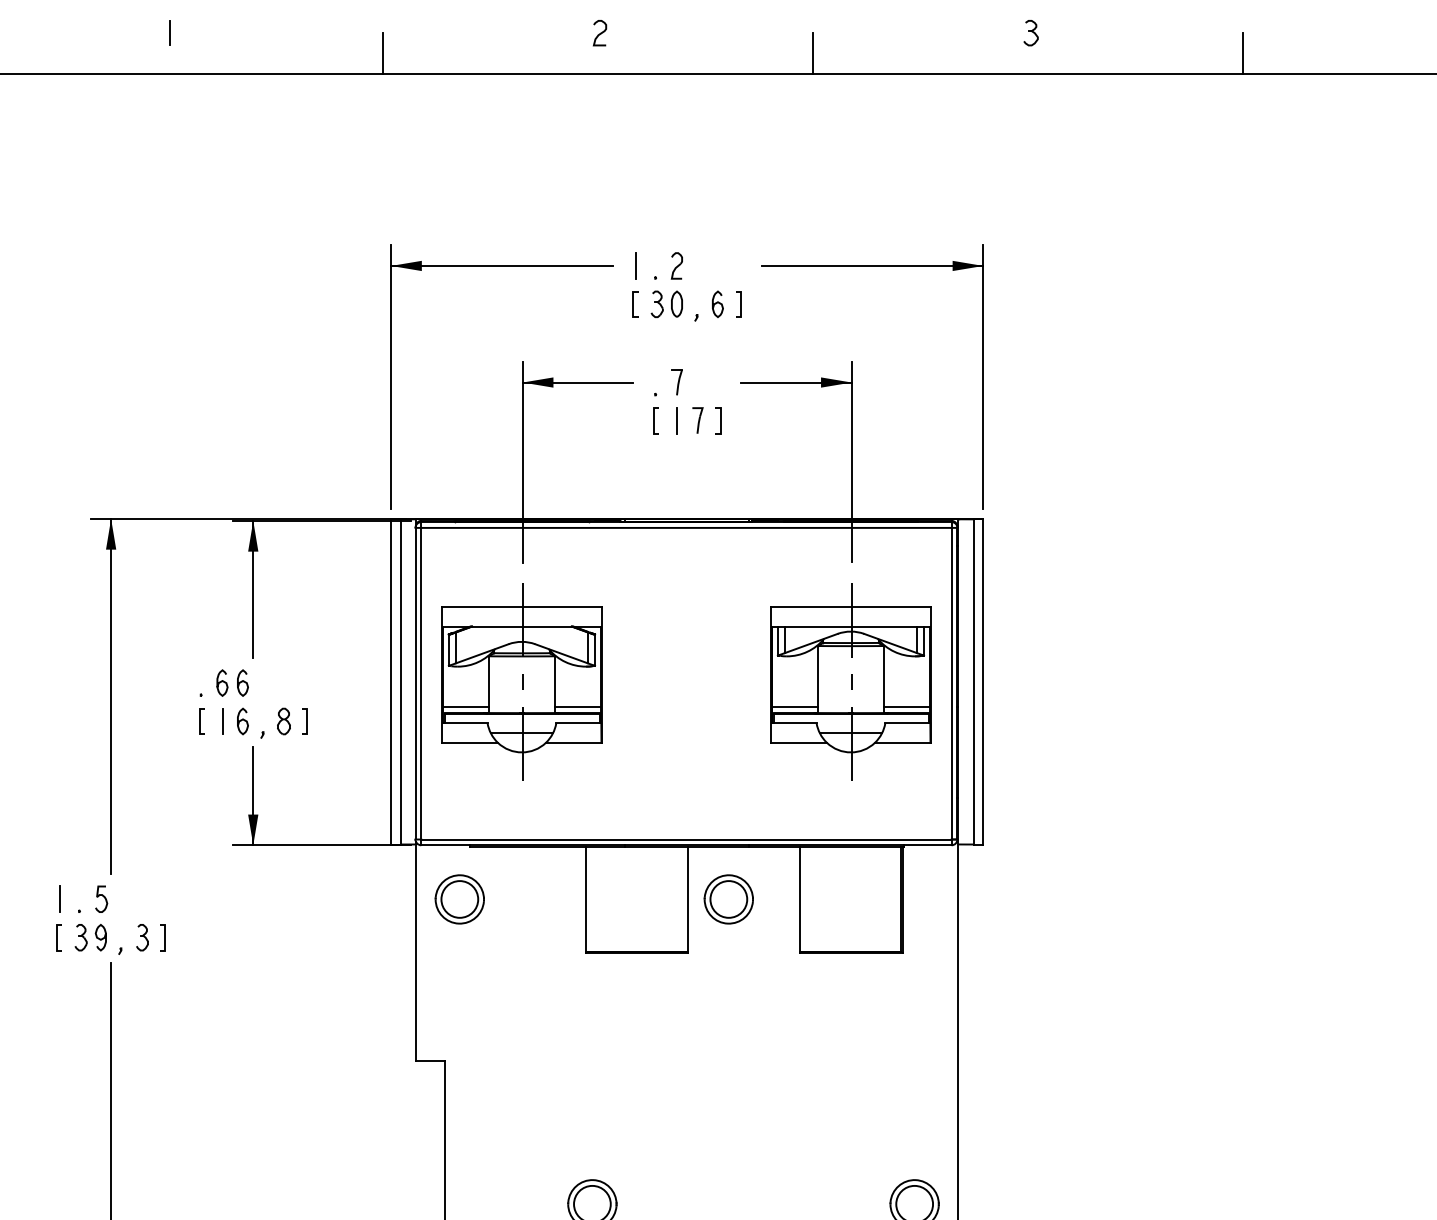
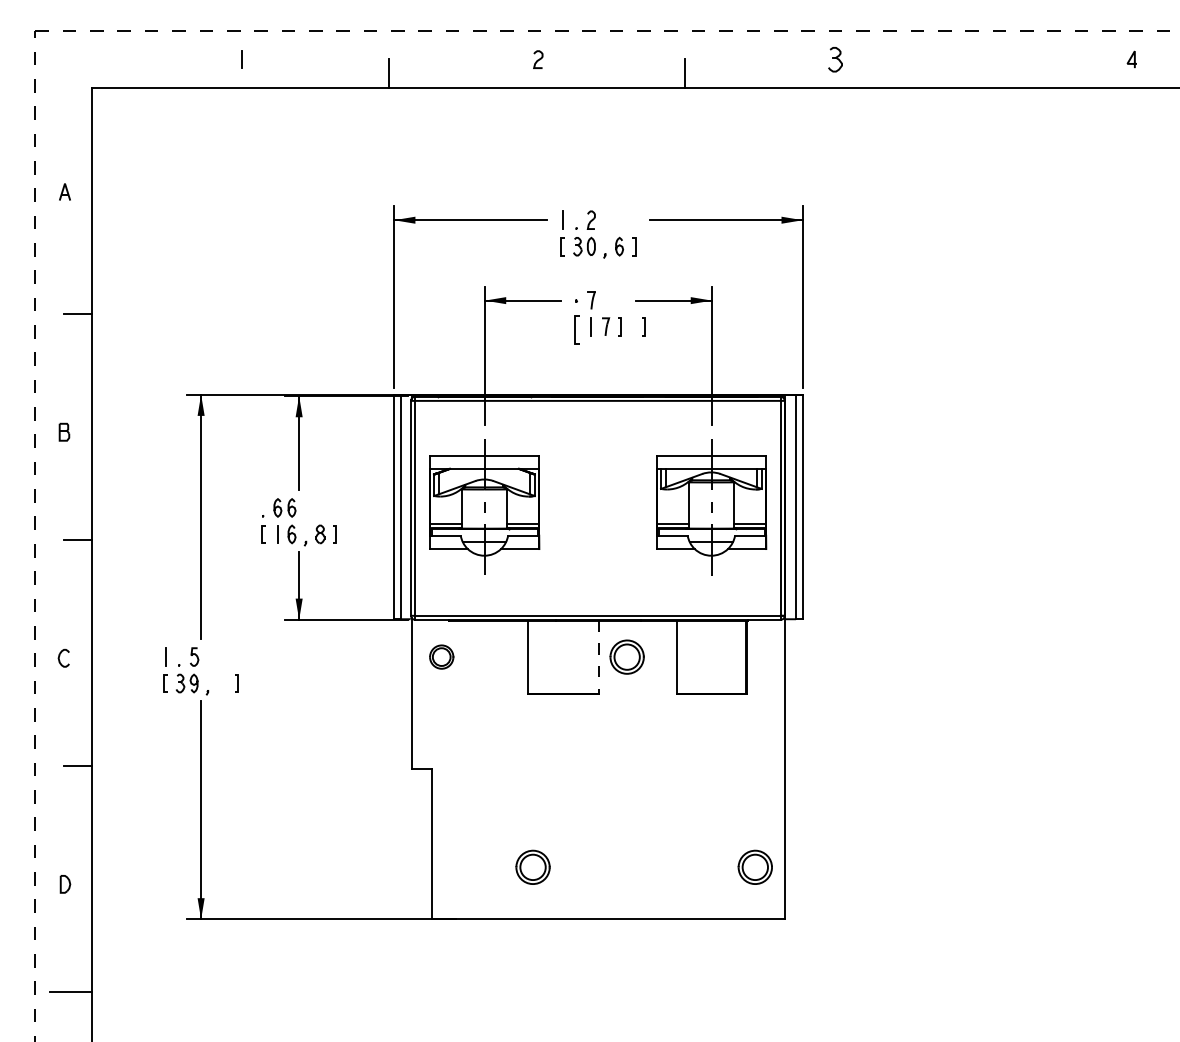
part: (1030, 32) -> (835, 59), size x1.4
line: (1242, 53) -> (981, 73), removed
part: (655, 412) -> (576, 321), size x1.6
line: (753, 420) -> (644, 326), added
part: (459, 898) -> (441, 656), size x0.7
line: (688, 899) -> (599, 657), solid -> dashed
part: (142, 937) -> (222, 683), removed

